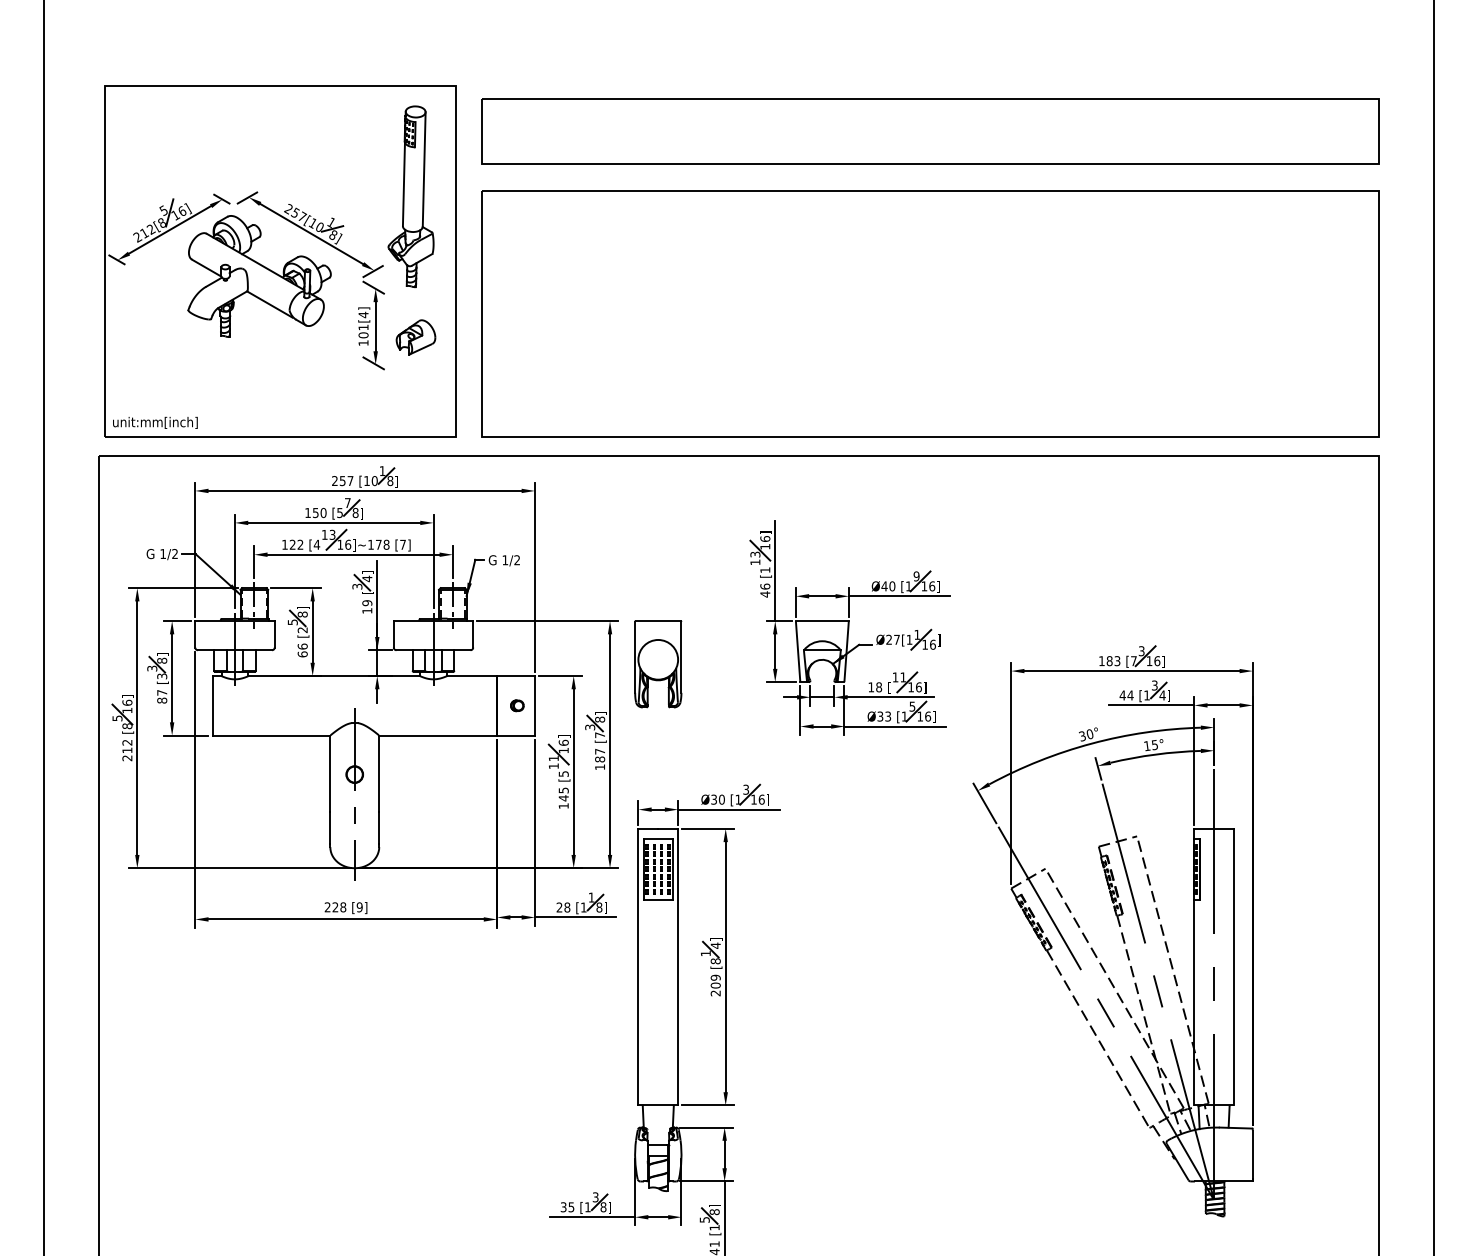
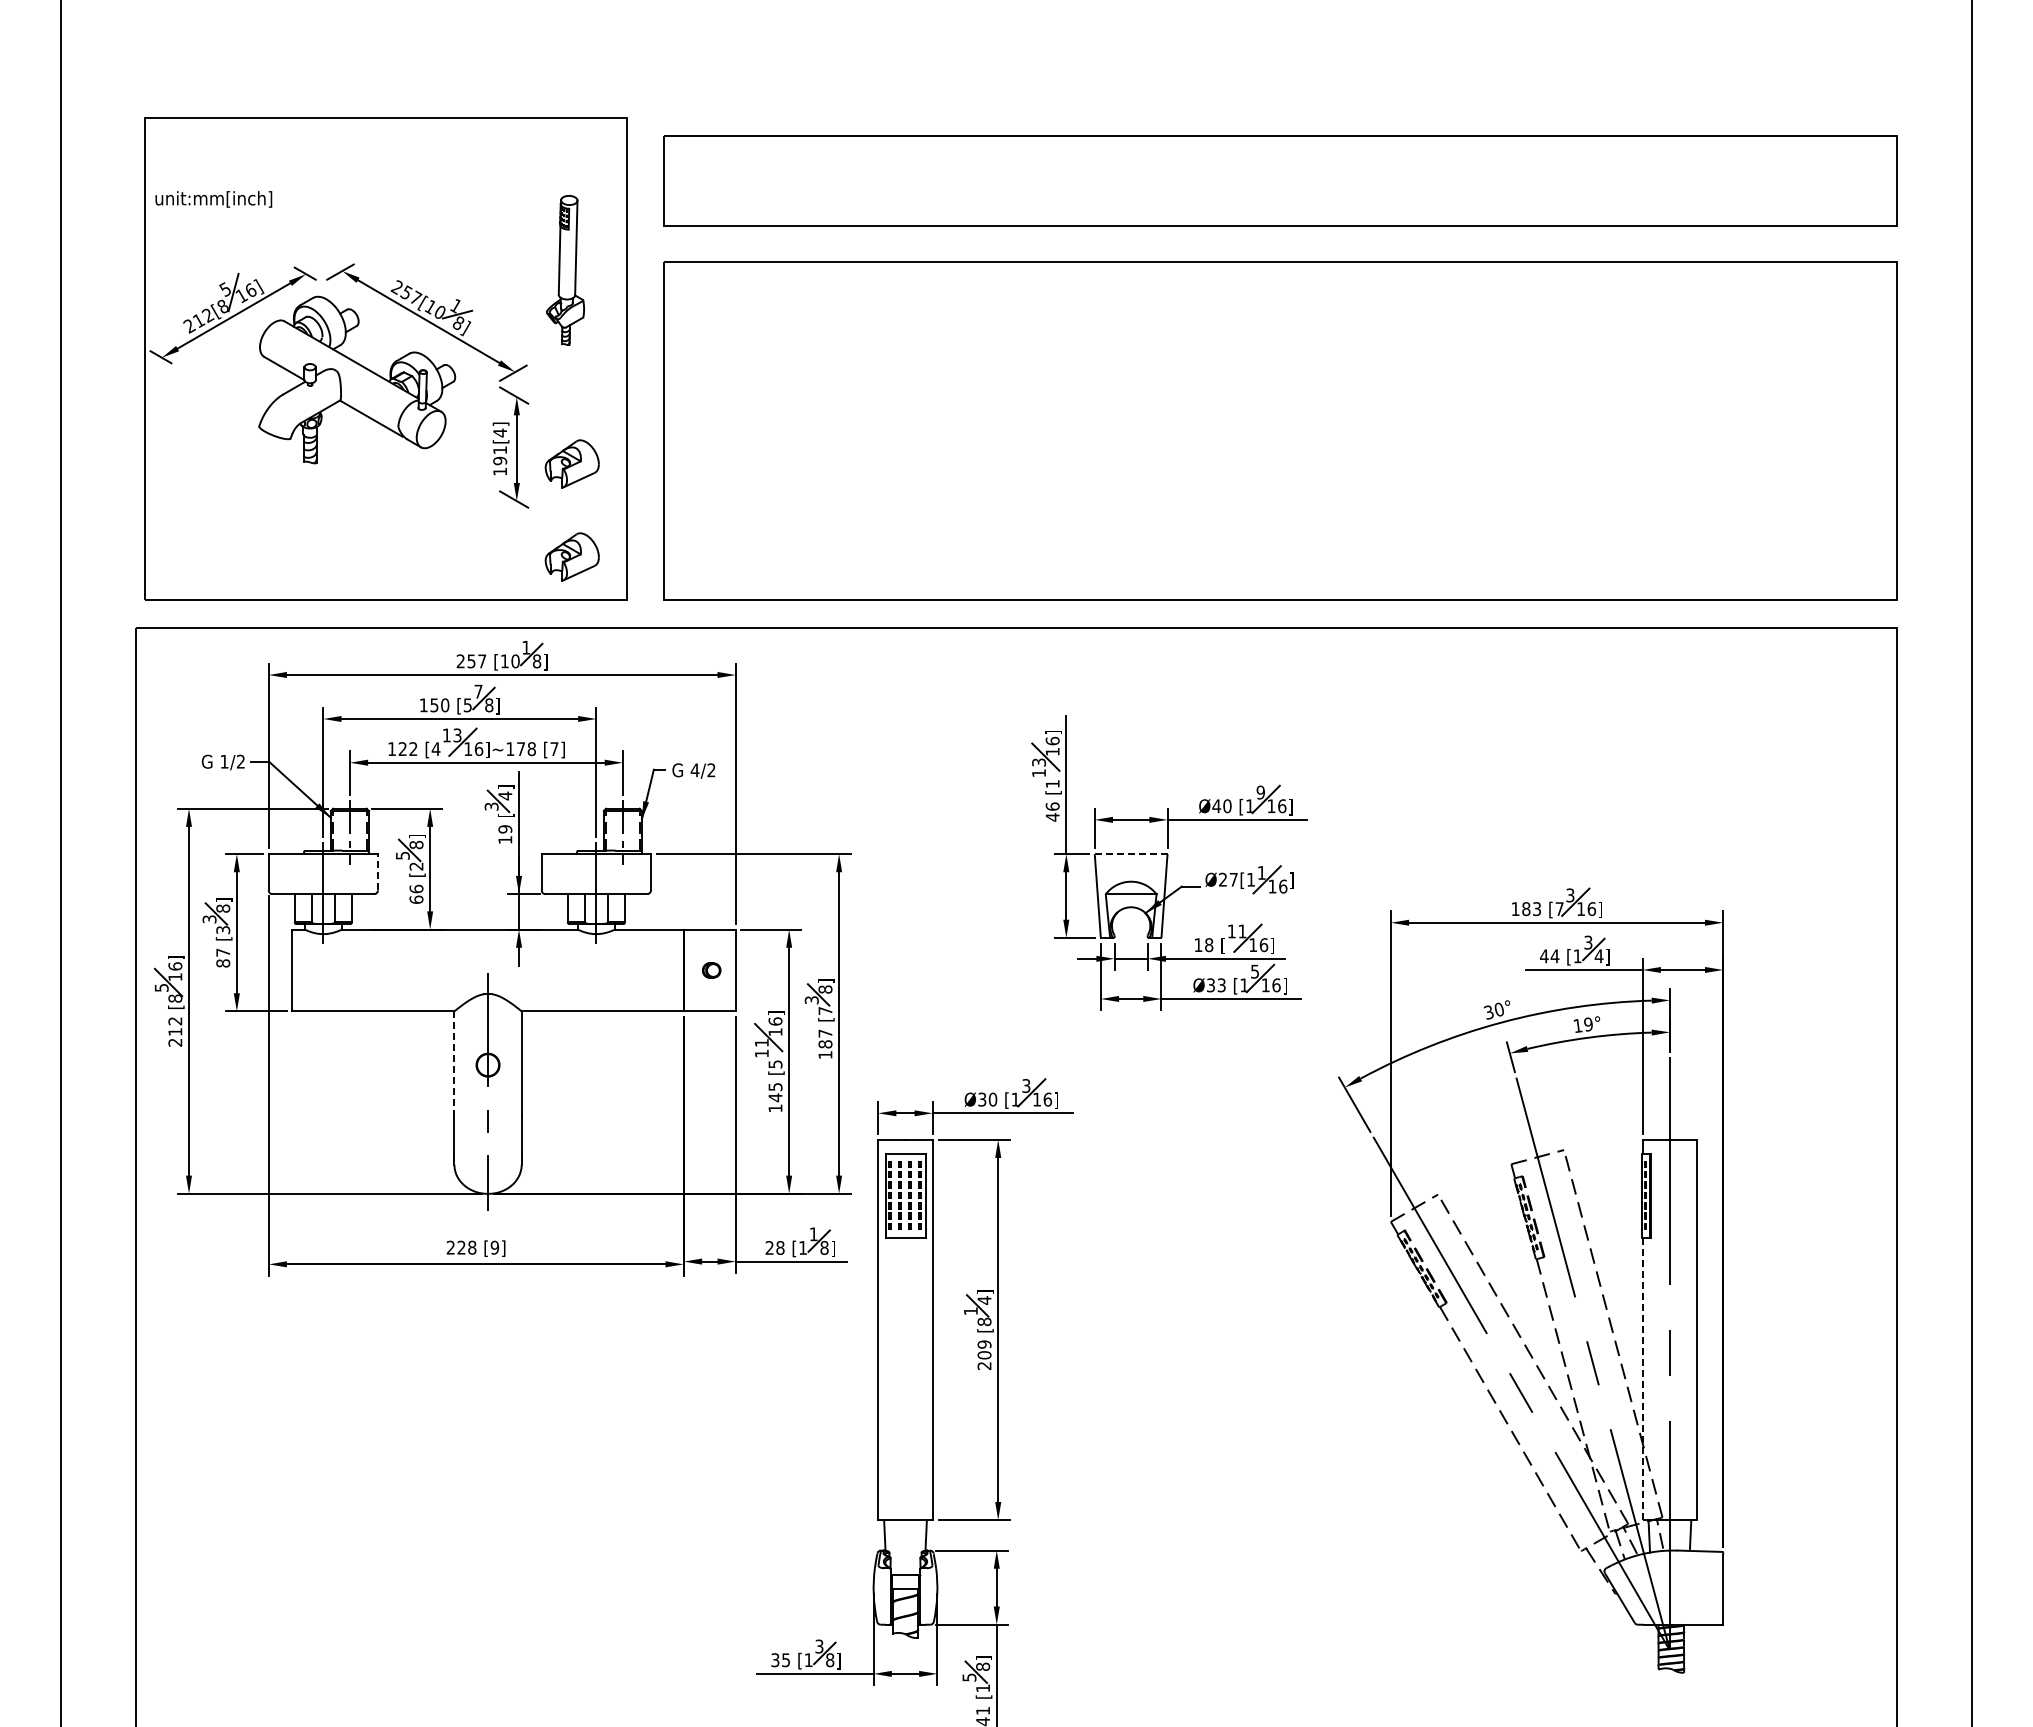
part: (411, 196) -> (565, 270), size x0.6
text: (363, 335) -> (500, 461), 101[4] -> 191[4]
part: (415, 404) -> (571, 556), added
text: (155, 422) -> (213, 199), moved
text: (504, 560) -> (694, 770), 1/2 -> 4/2
line: (821, 621) -> (1130, 854), solid -> dashed
line: (274, 633) -> (377, 871), solid -> dashed
part: (658, 664) -> (905, 913), removed
text: (1154, 745) -> (1588, 1024), 15° -> 19°
line: (330, 774) -> (454, 1064), solid -> dashed
line: (1194, 1003) -> (1642, 1379), solid -> dashed

